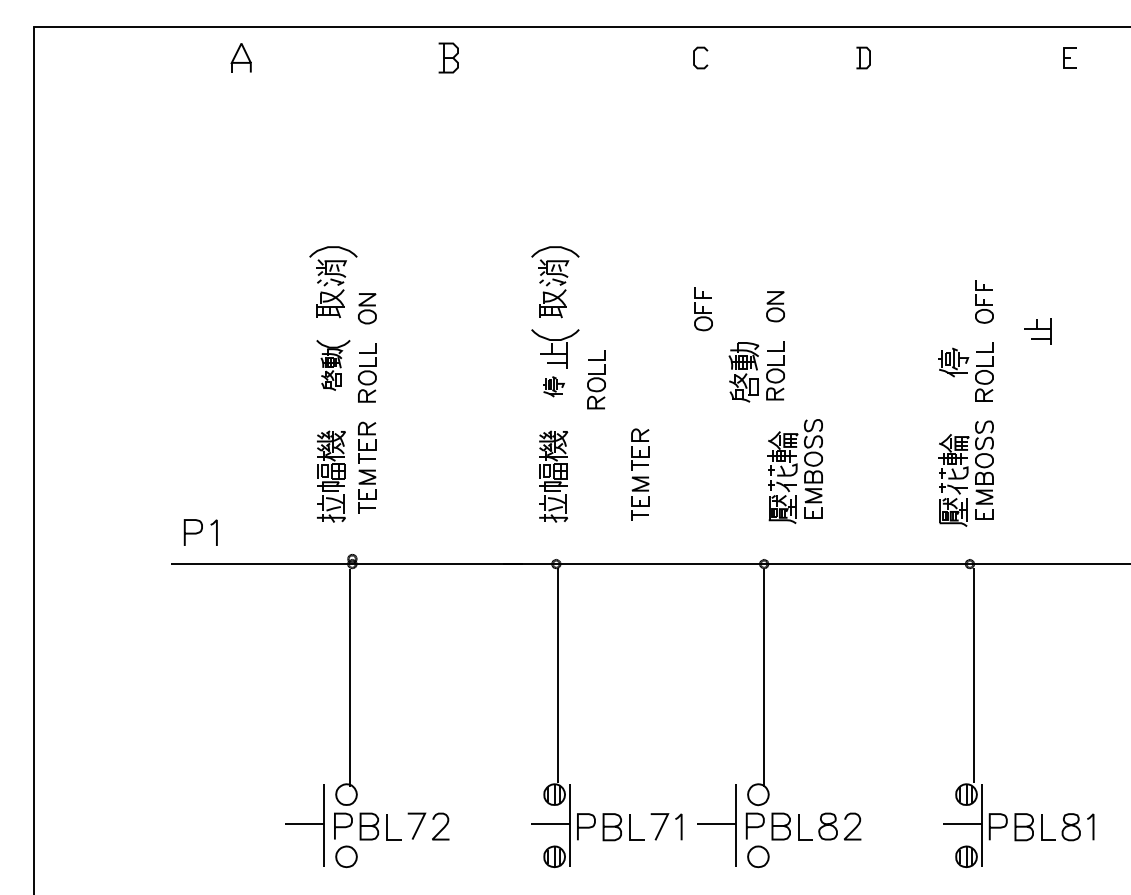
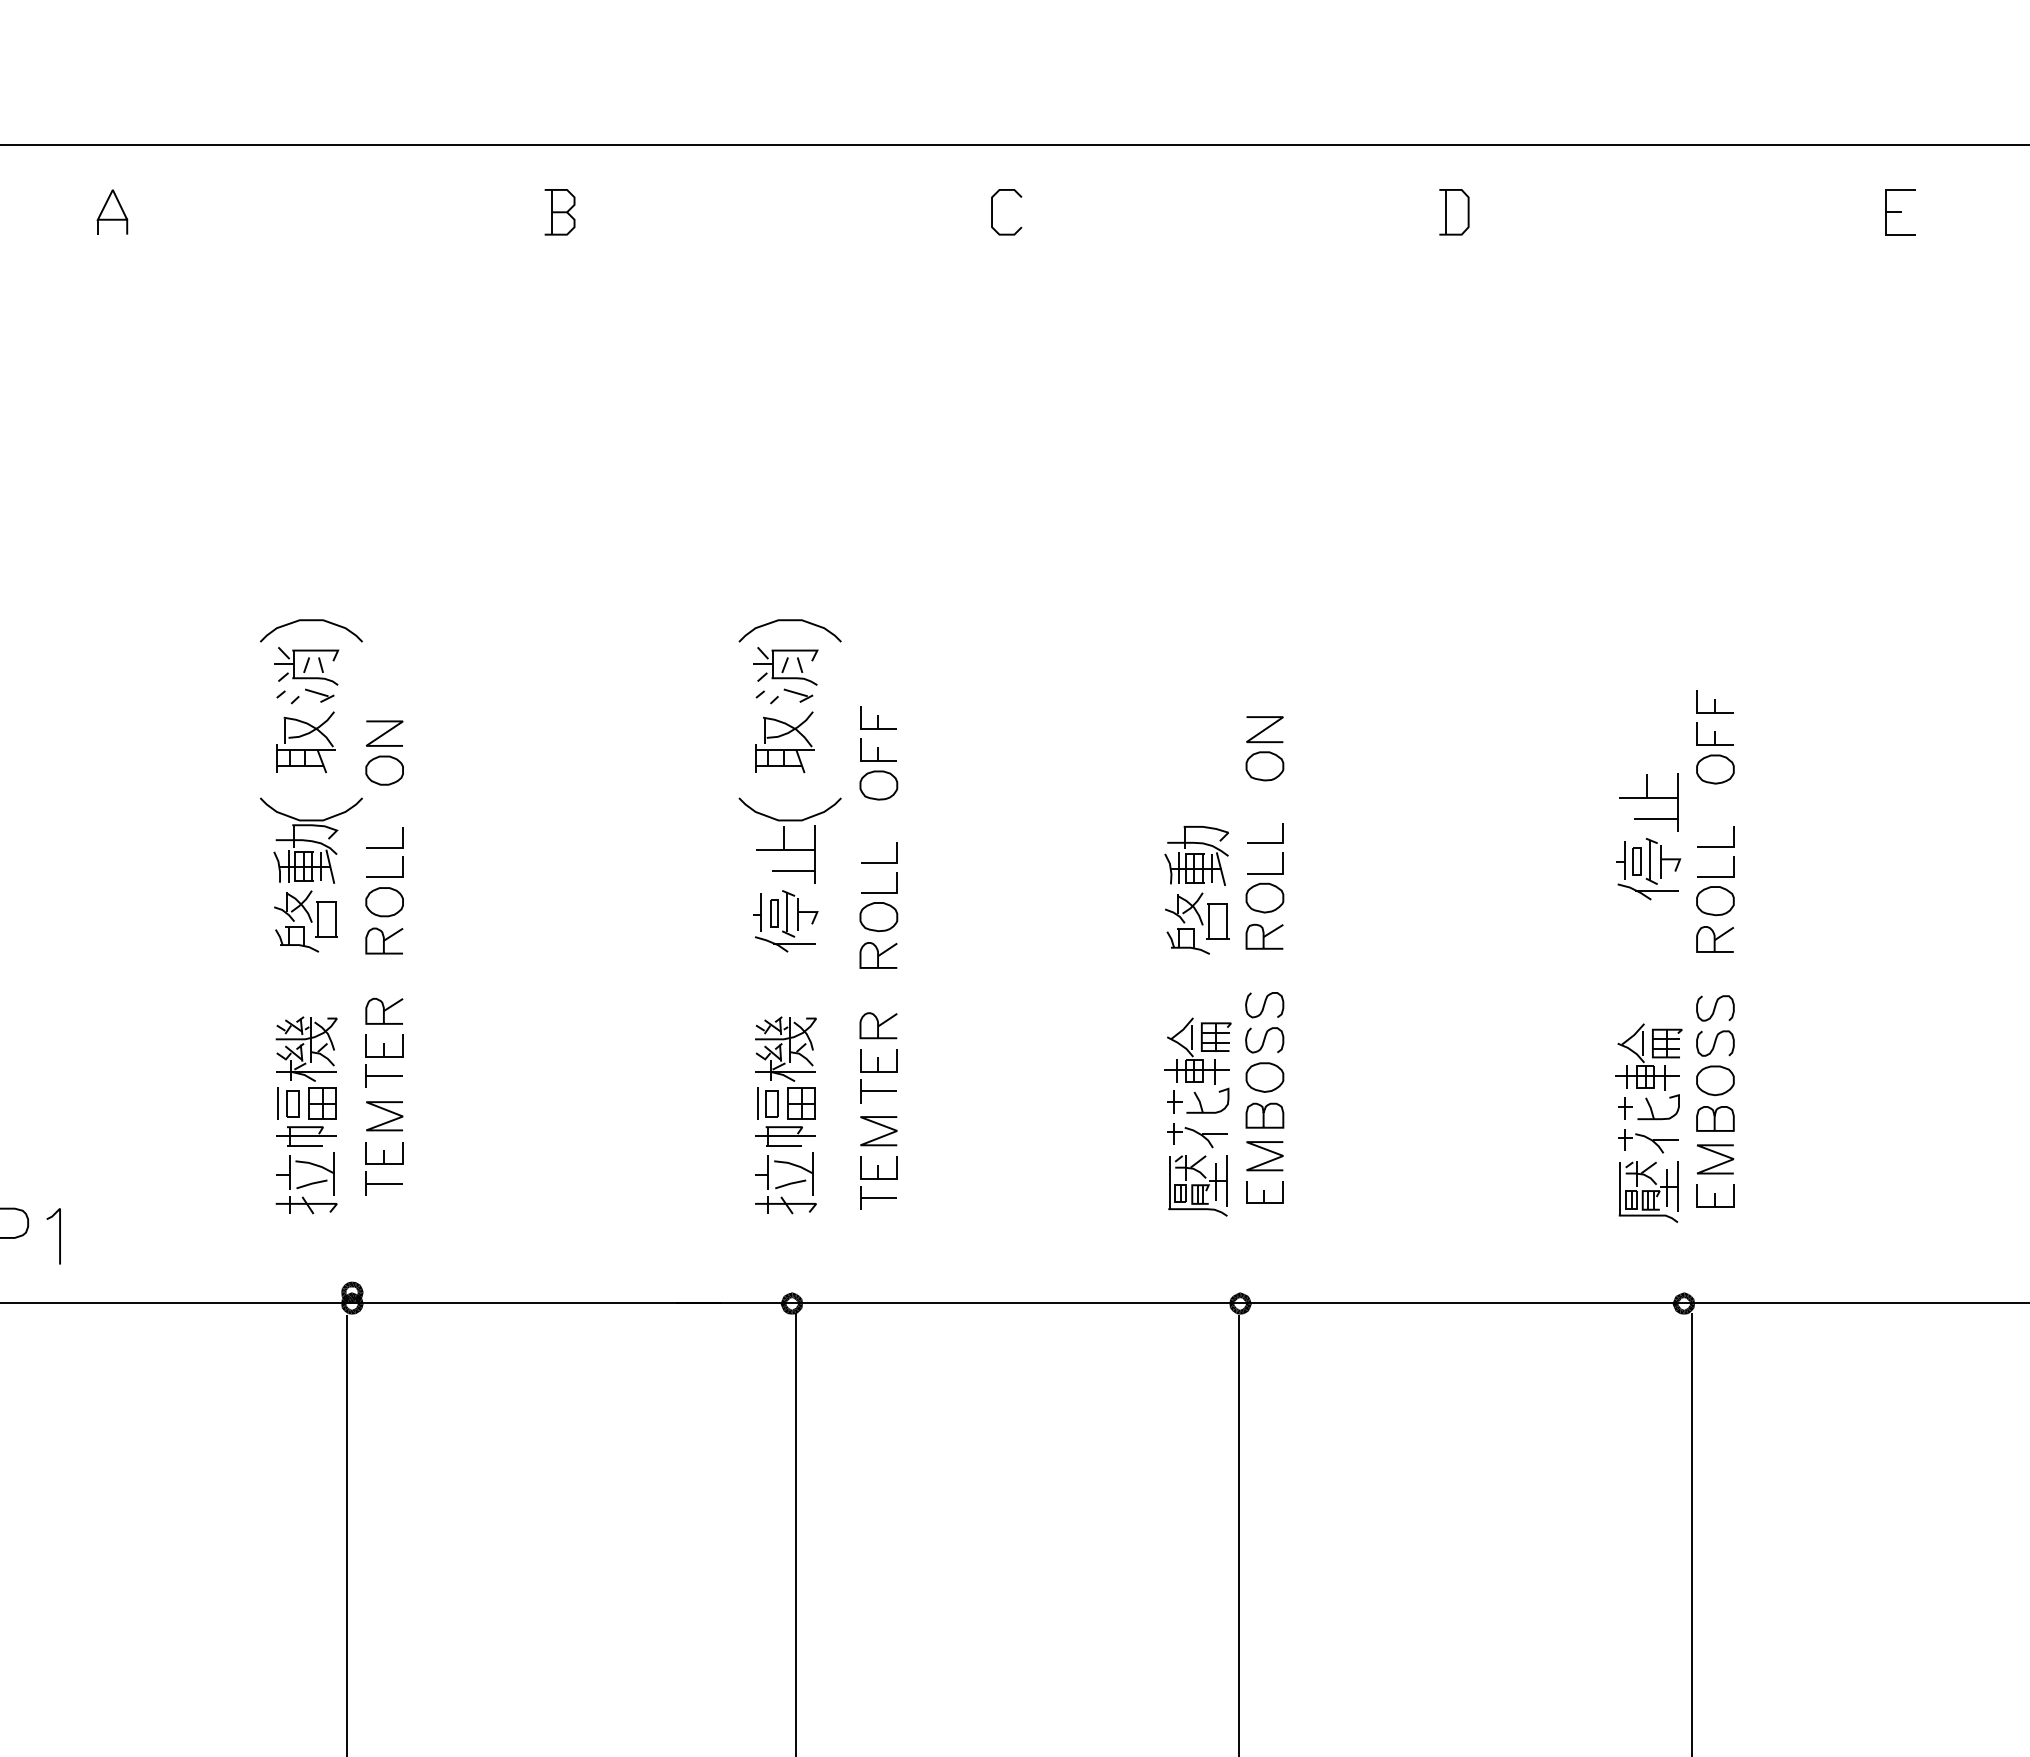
part: (240, 57) -> (110, 211), size x0.71
part: (448, 57) -> (559, 211), size x0.71
curve: (694, 57) -> (993, 211), moved
part: (703, 309) -> (878, 754), moved
part: (1037, 331) -> (1648, 802), moved
part: (333, 365) -> (311, 875), size x1.43
part: (553, 386) -> (786, 920), size x1.43
part: (794, 471) -> (1223, 1103), moved
part: (640, 474) -> (878, 1110), moved

